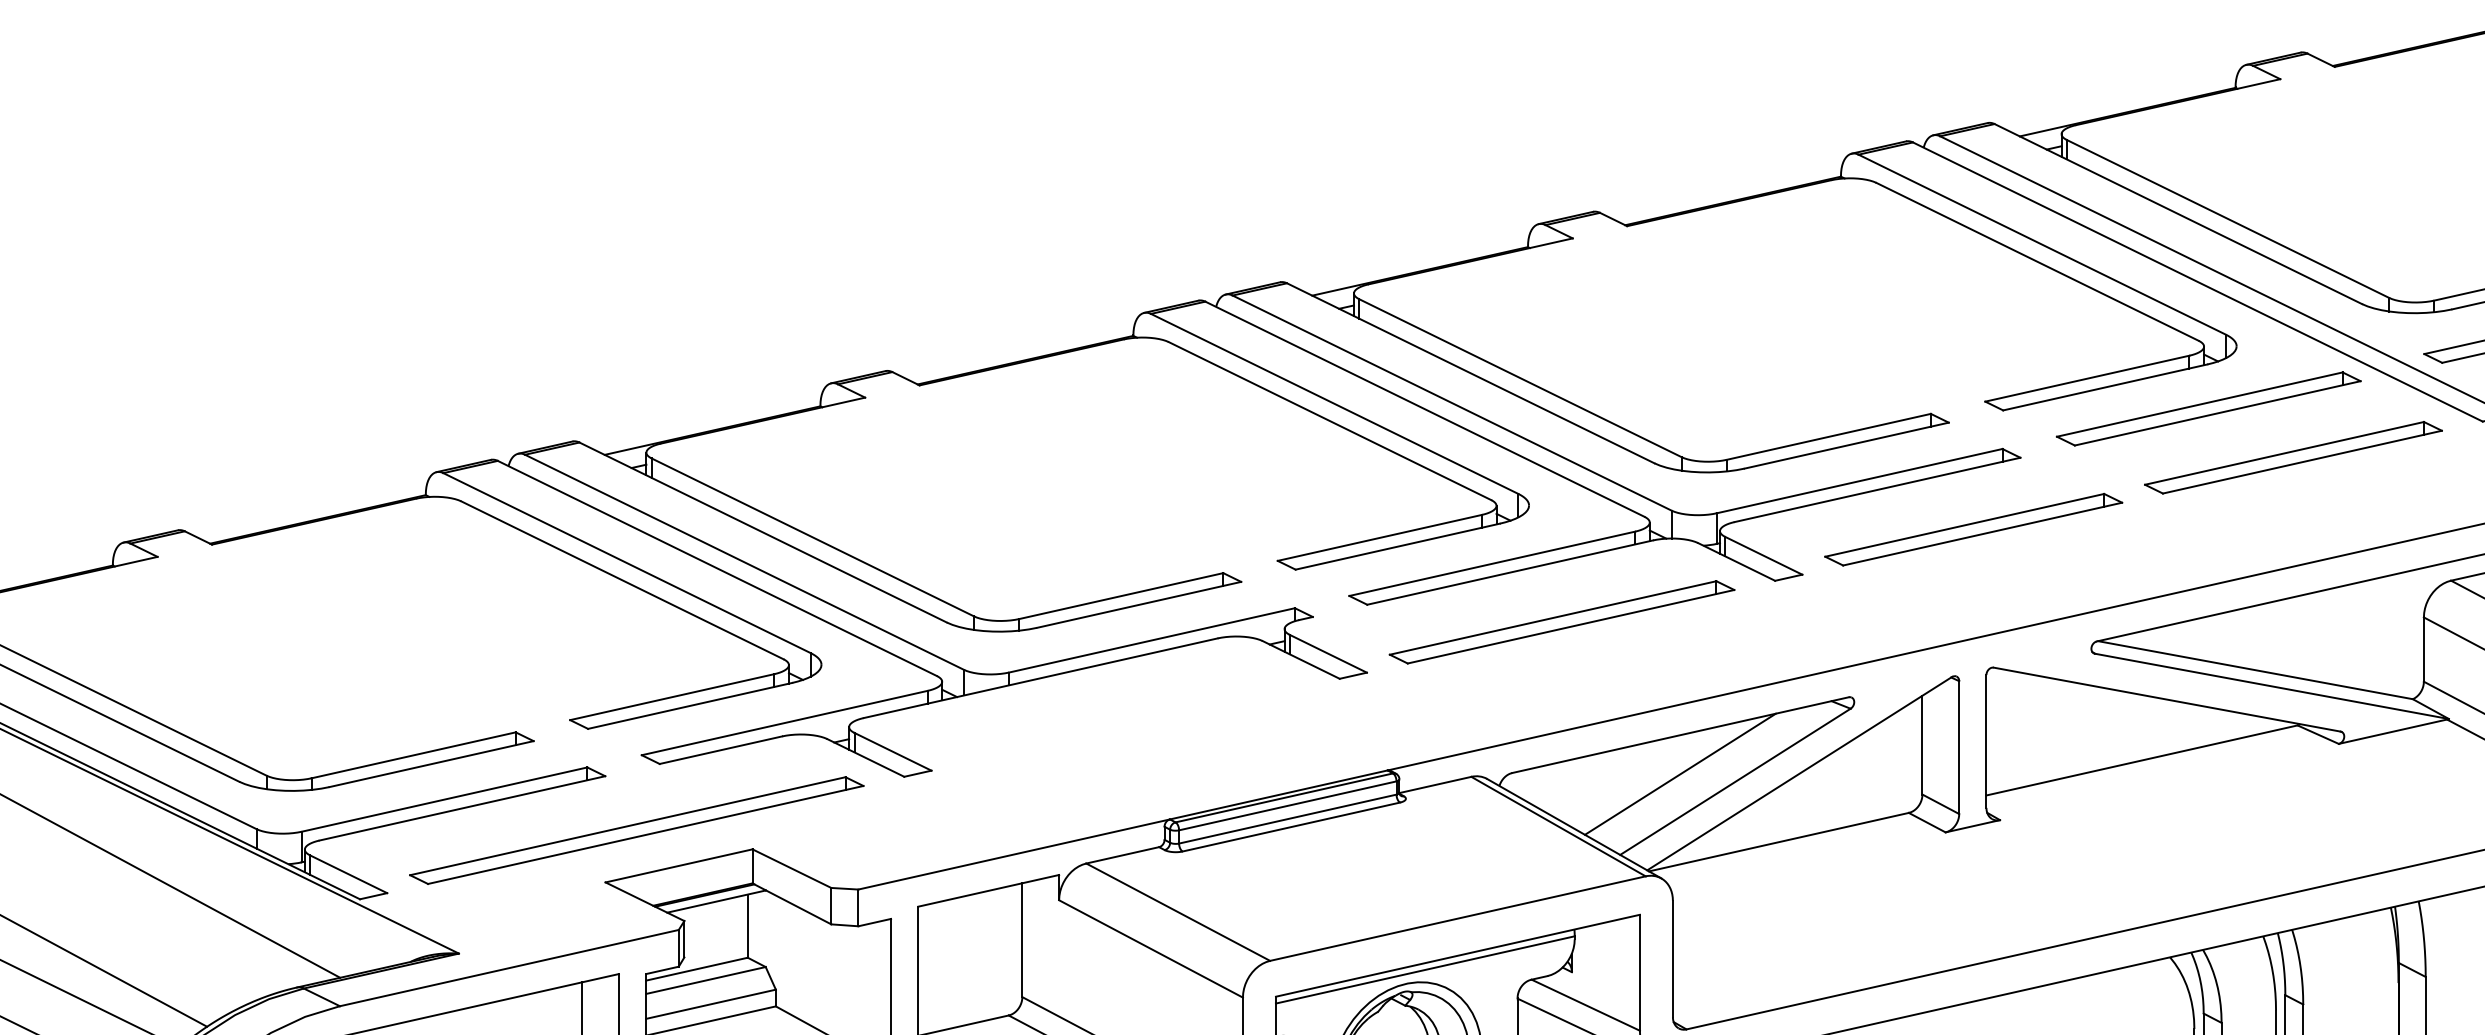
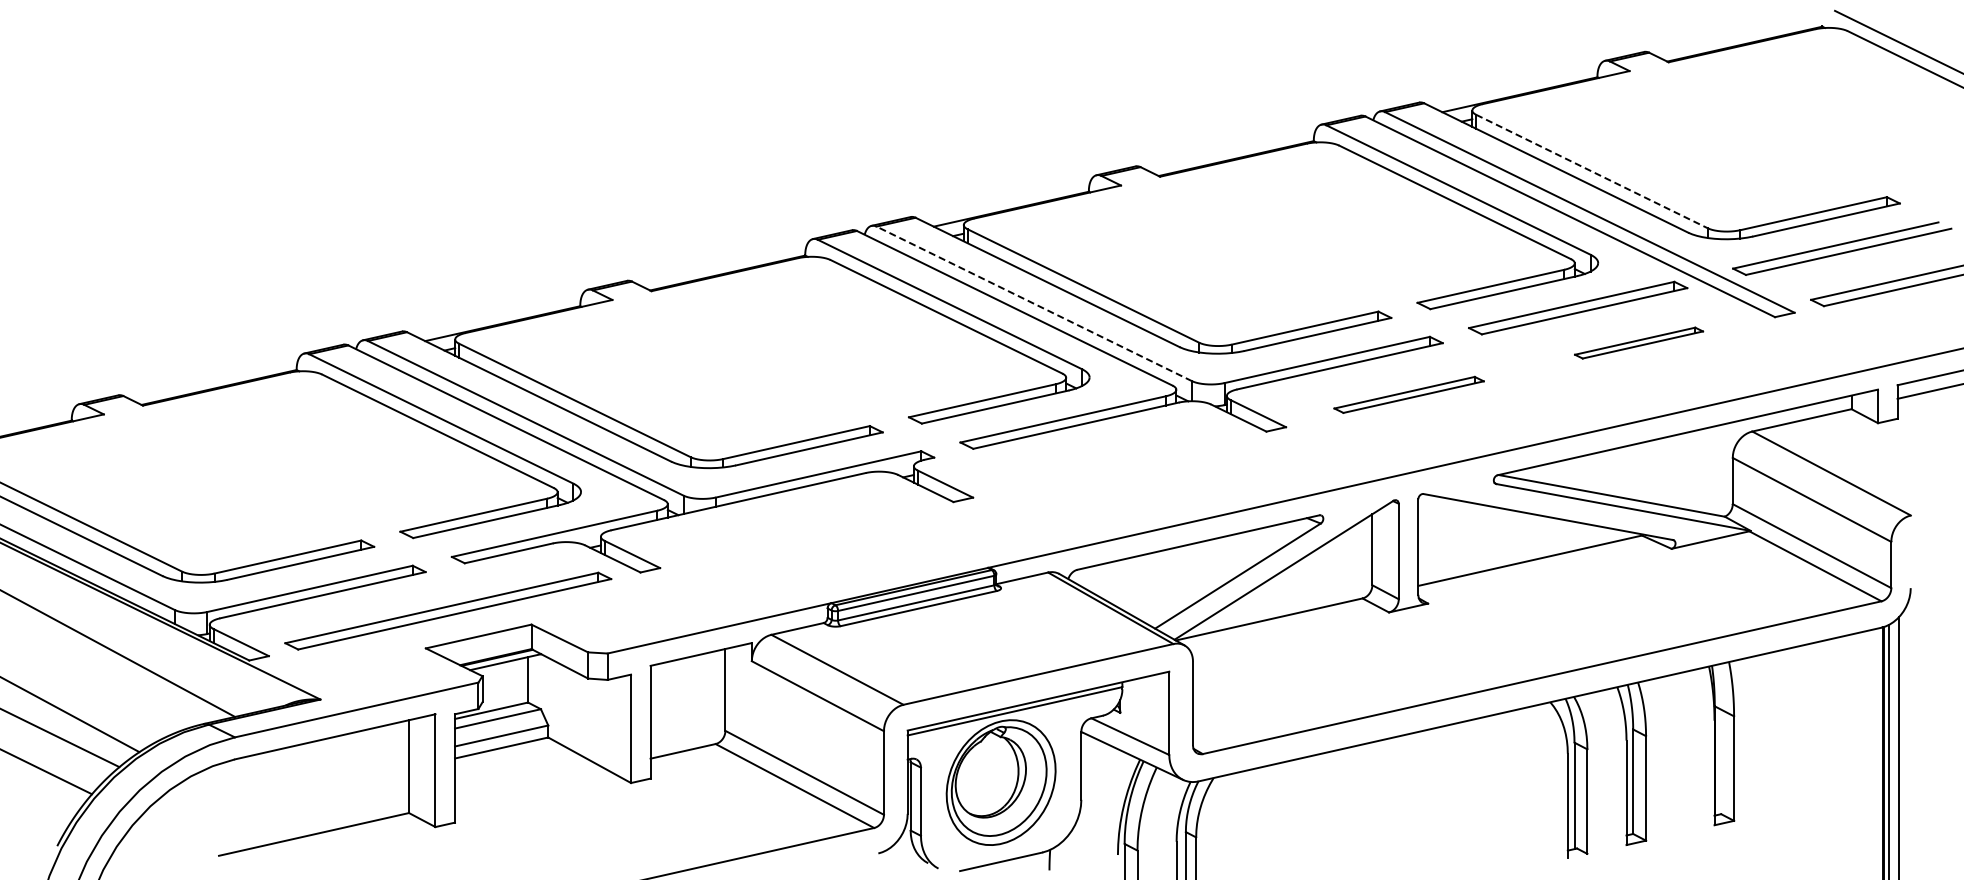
line: (2228, 218) -> (1592, 171), solid -> dashed
line: (1452, 402) -> (1034, 303), solid -> dashed
part: (2292, 456) -> (1638, 342), size x0.6
part: (1972, 529) -> (1408, 394), size x0.7
part: (1562, 622) -> (1113, 461), removed
line: (1680, 774) -> (1198, 570), removed

